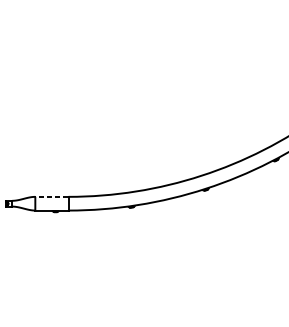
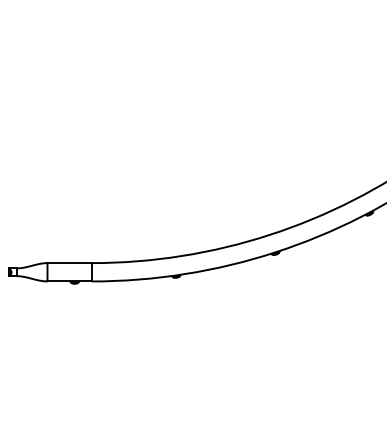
line: (51, 197) -> (69, 263), dashed -> solid

